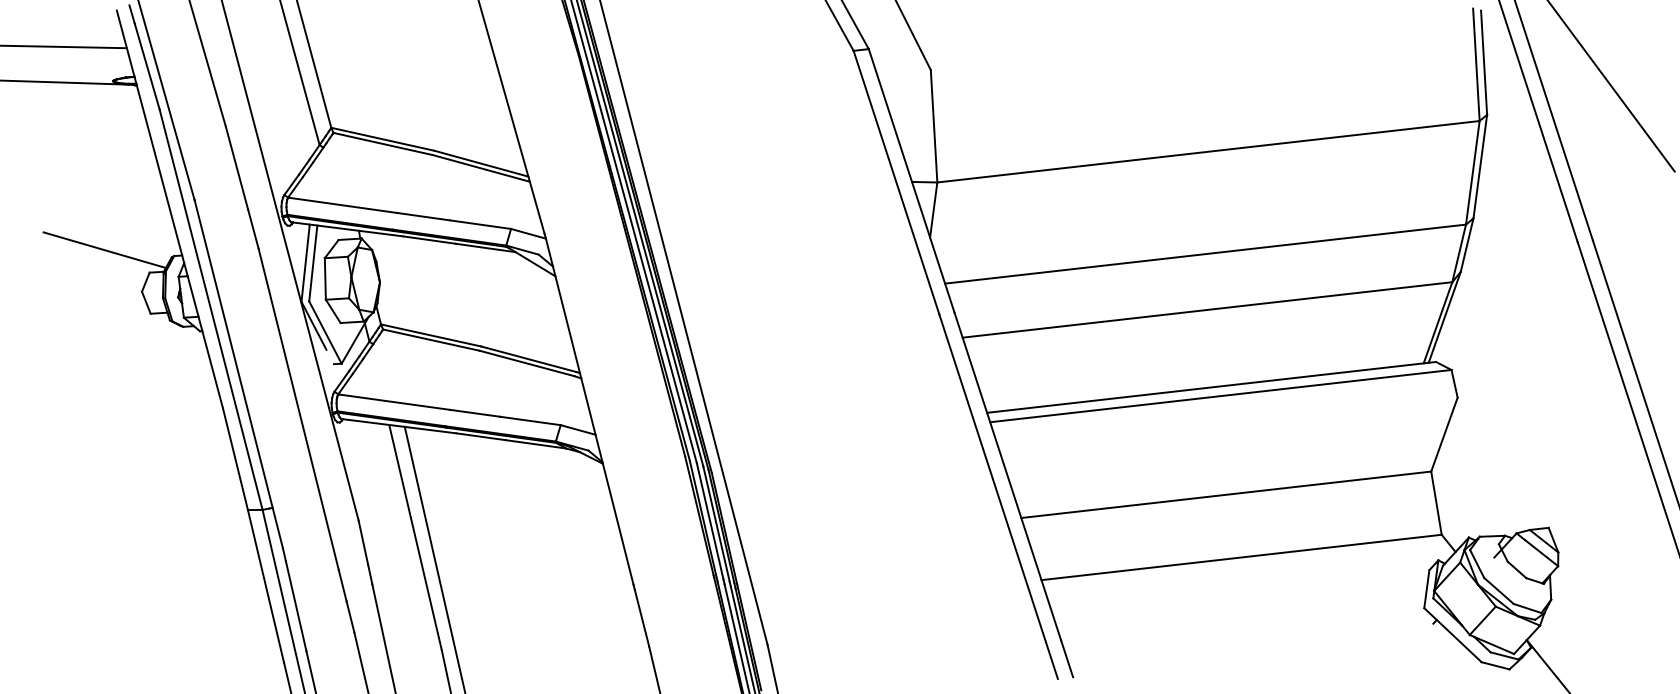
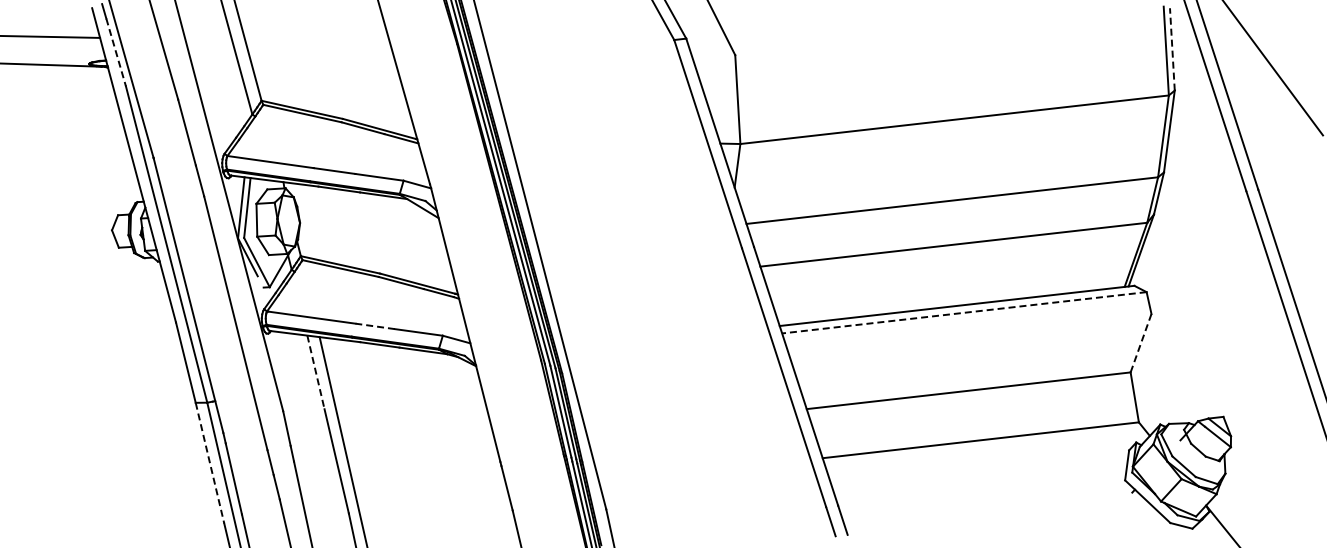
line: (1484, 61) -> (1172, 48), solid -> dashed
line: (147, 66) -> (116, 52), solid -> dashed
line: (104, 250) -> (82, 197), removed
line: (1219, 395) -> (963, 312), solid -> dashed
line: (475, 413) -> (375, 326), solid -> dashed
line: (1445, 433) -> (1141, 342), solid -> dashed
line: (399, 471) -> (315, 372), solid -> dashed
line: (266, 586) -> (210, 463), solid -> dashed

